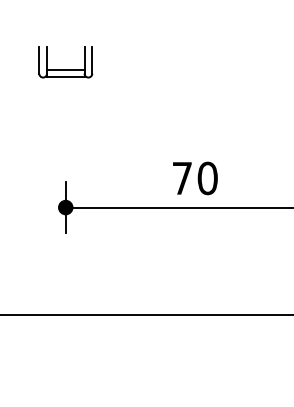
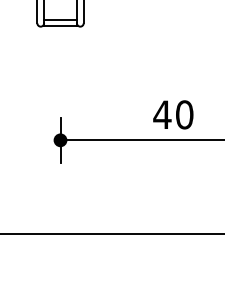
text: (181, 178) -> (161, 114), 70 -> 40

